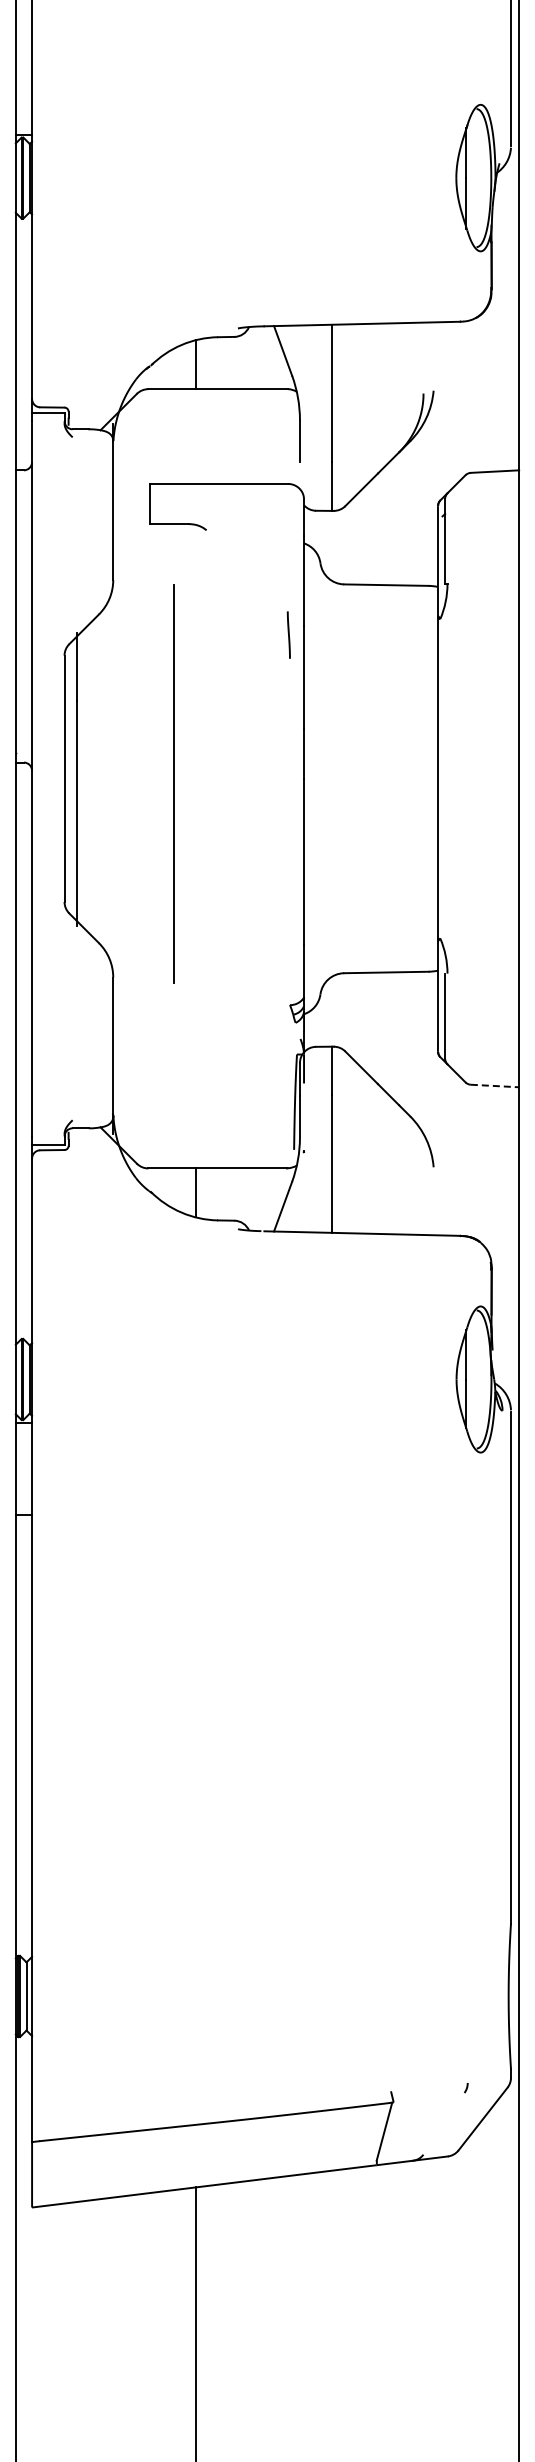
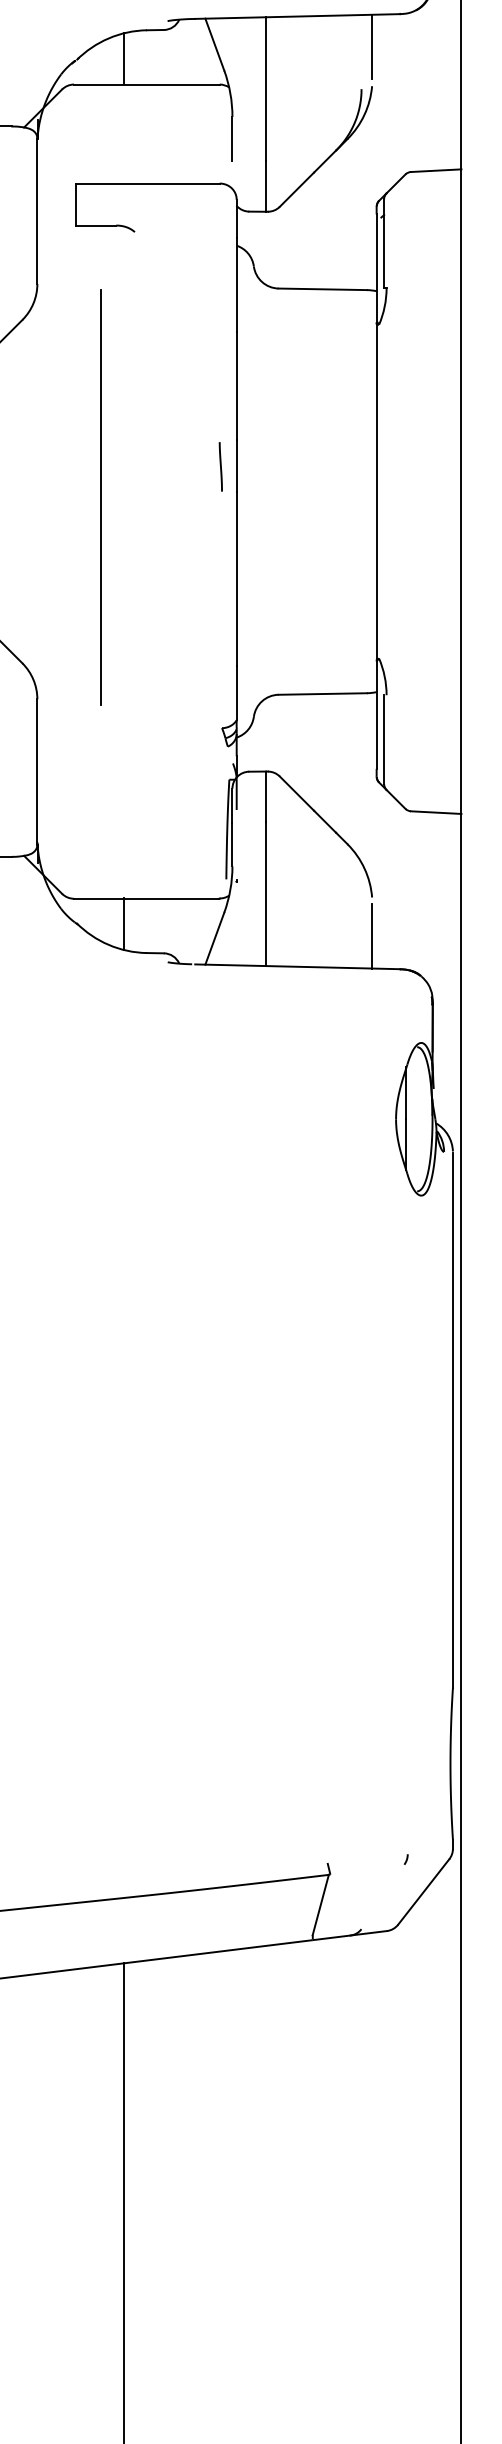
line: (433, 352) -> (371, 46), added
line: (288, 634) -> (220, 466), moved
line: (495, 1086) -> (436, 813), dashed -> solid
line: (433, 1204) -> (371, 936), added

